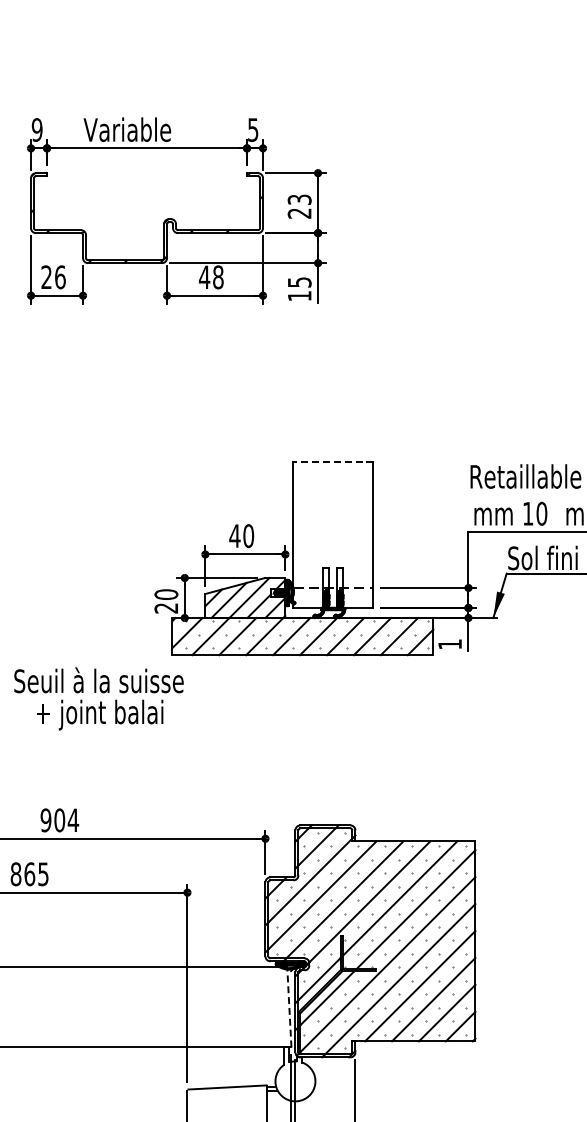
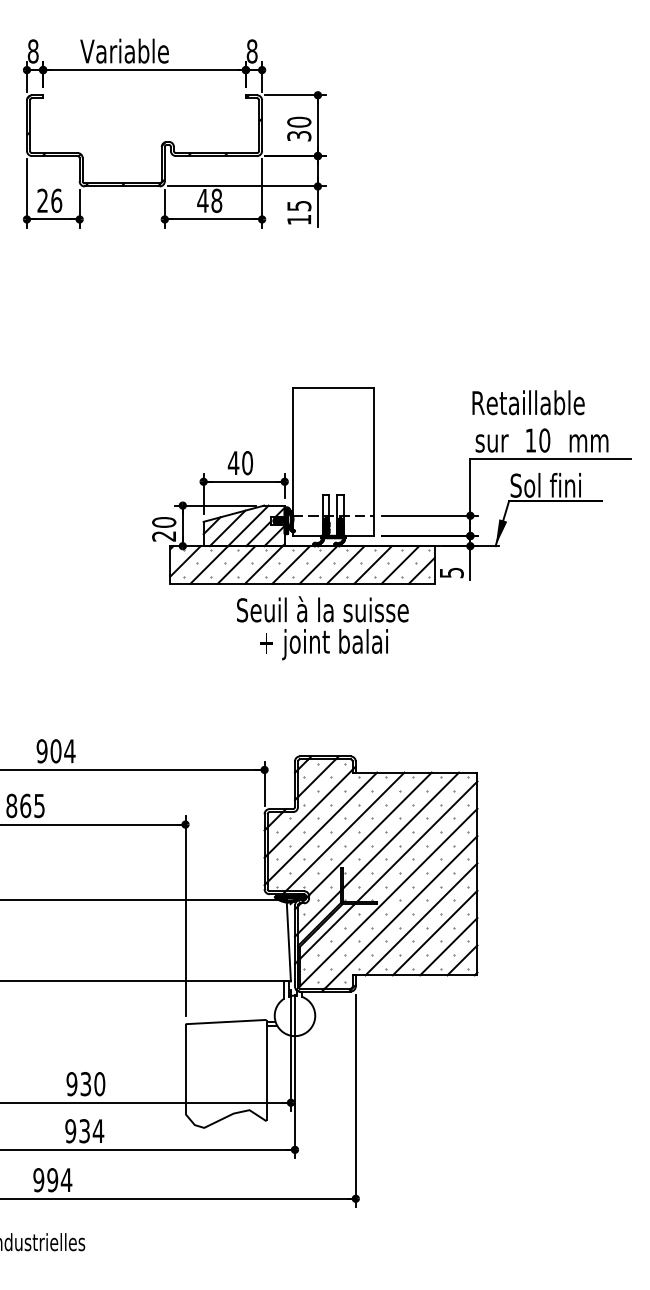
text: (36, 130) -> (32, 51), 9 -> 8
text: (252, 130) -> (251, 51), 5 -> 8
text: (299, 205) -> (299, 128), 23 -> 30
line: (333, 461) -> (333, 387), dashed -> solid
text: (493, 516) -> (495, 443), mm -> sur
text: (449, 643) -> (451, 572), 1 -> 5
text: (98, 699) -> (322, 628), moved
line: (289, 1007) -> (288, 940), dashed -> solid

